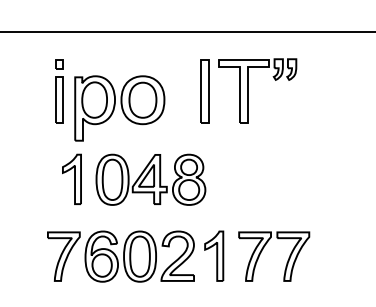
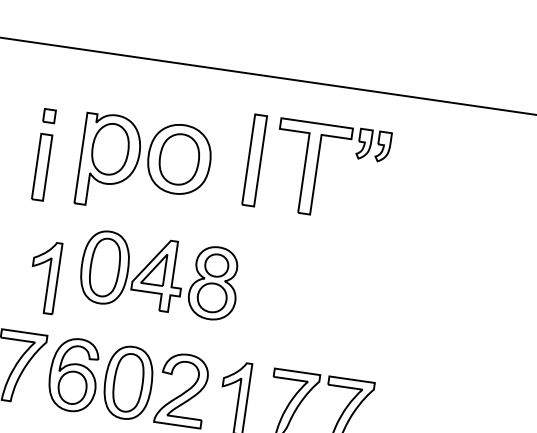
part: (59, 91) -> (43, 154), moved
part: (119, 108) -> (144, 166), moved
part: (71, 178) -> (43, 275), moved

